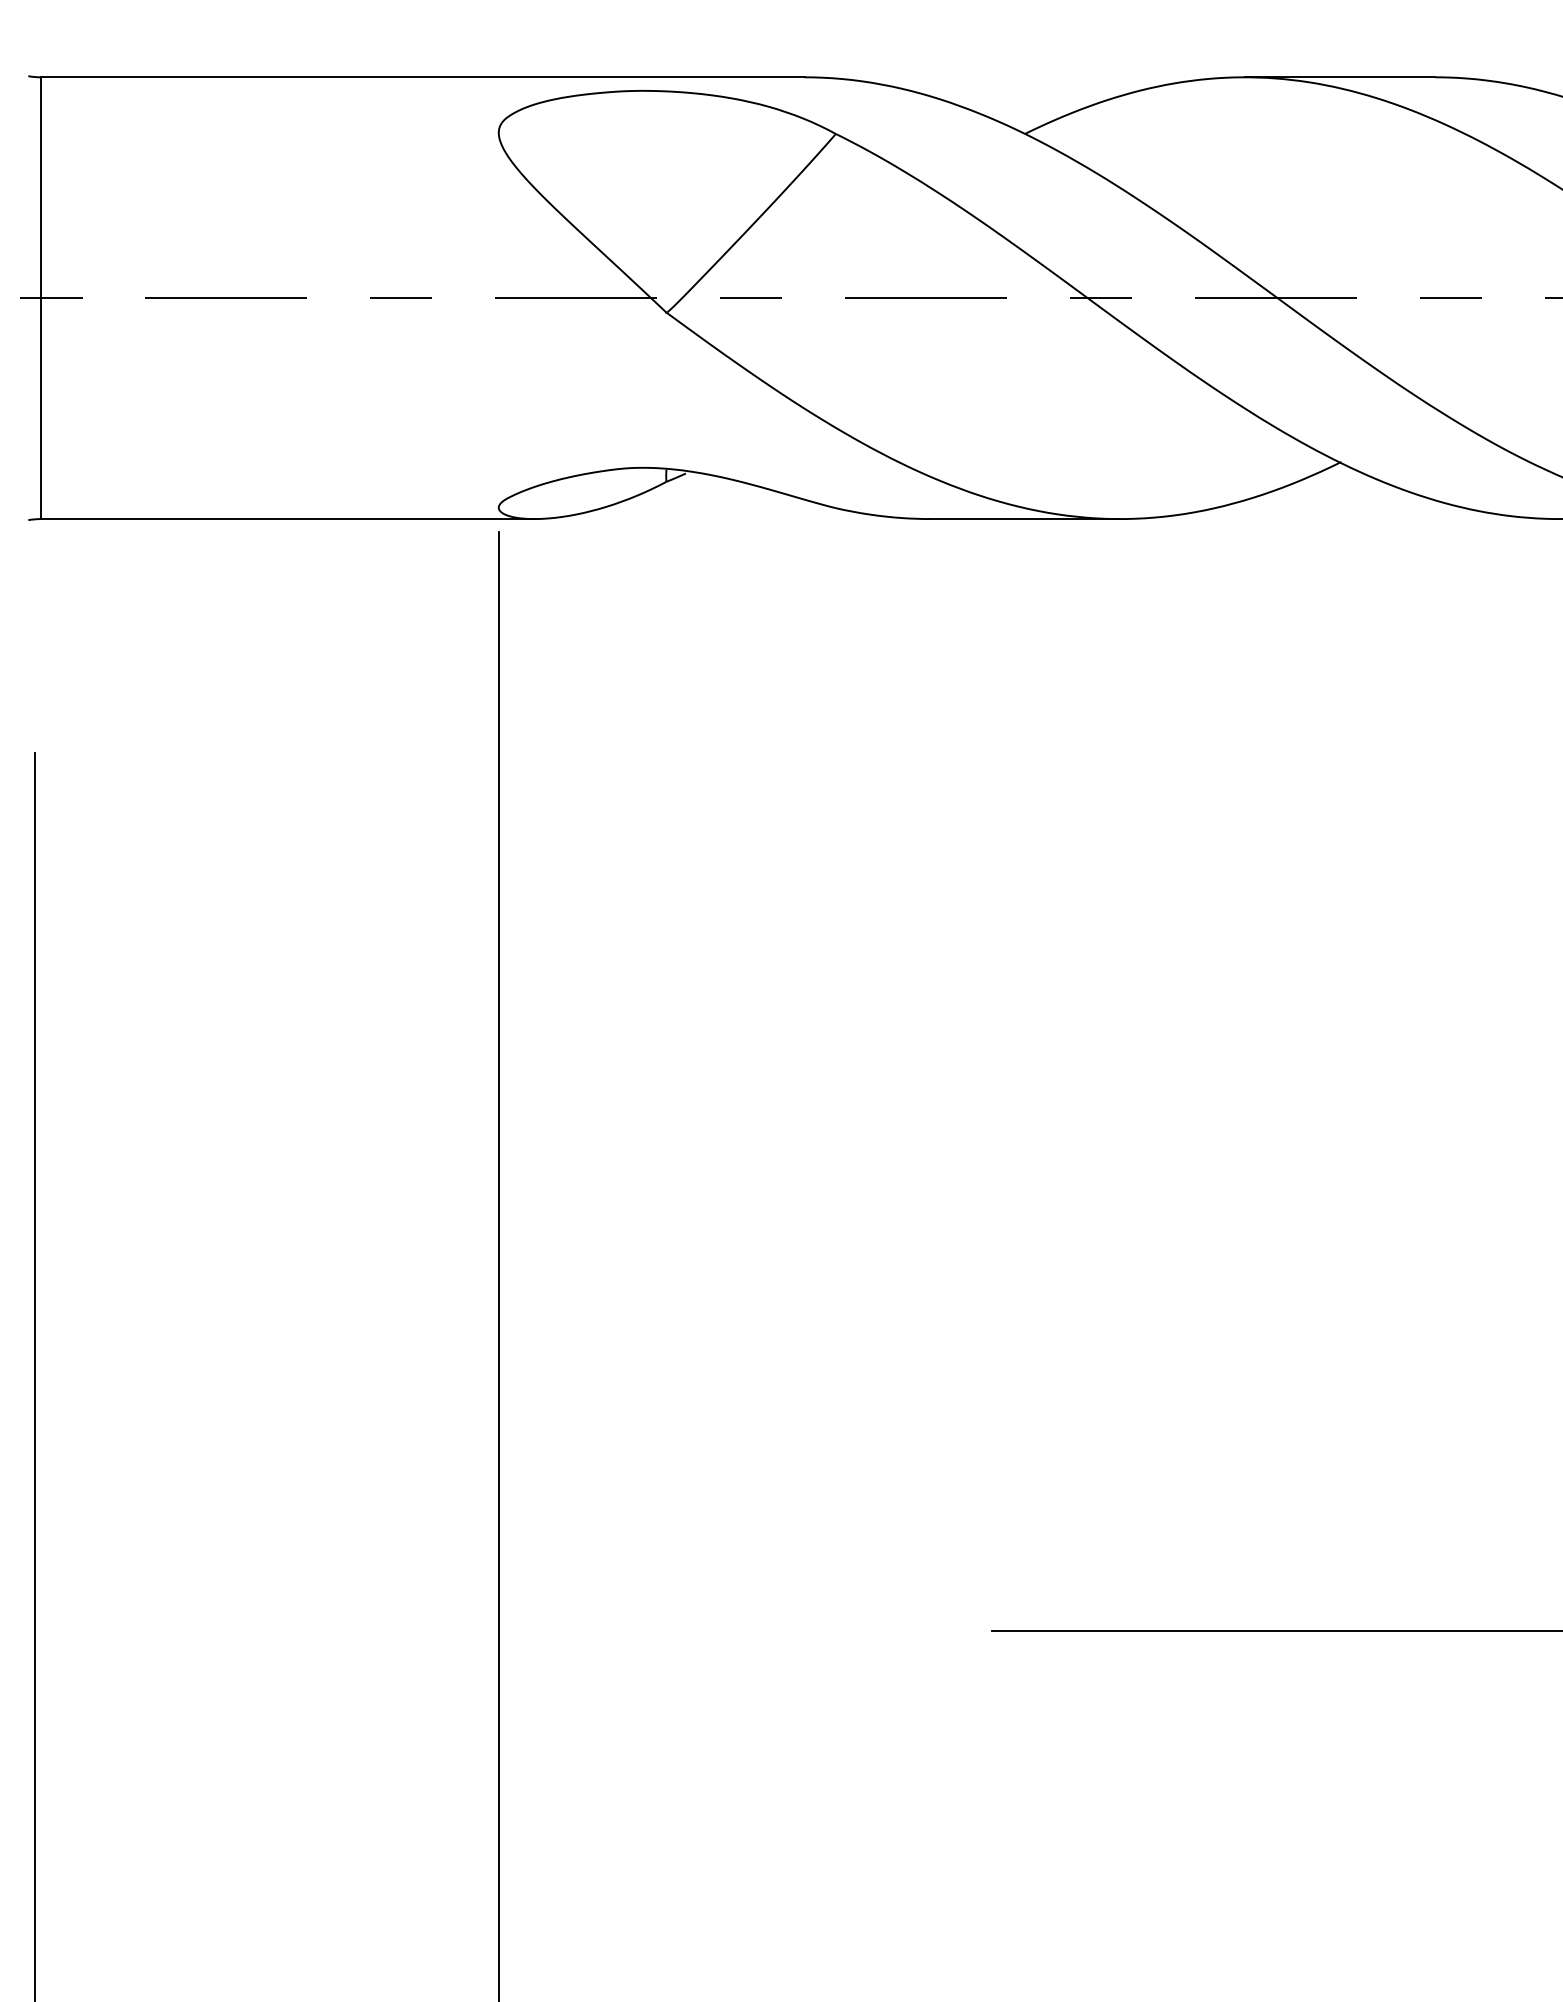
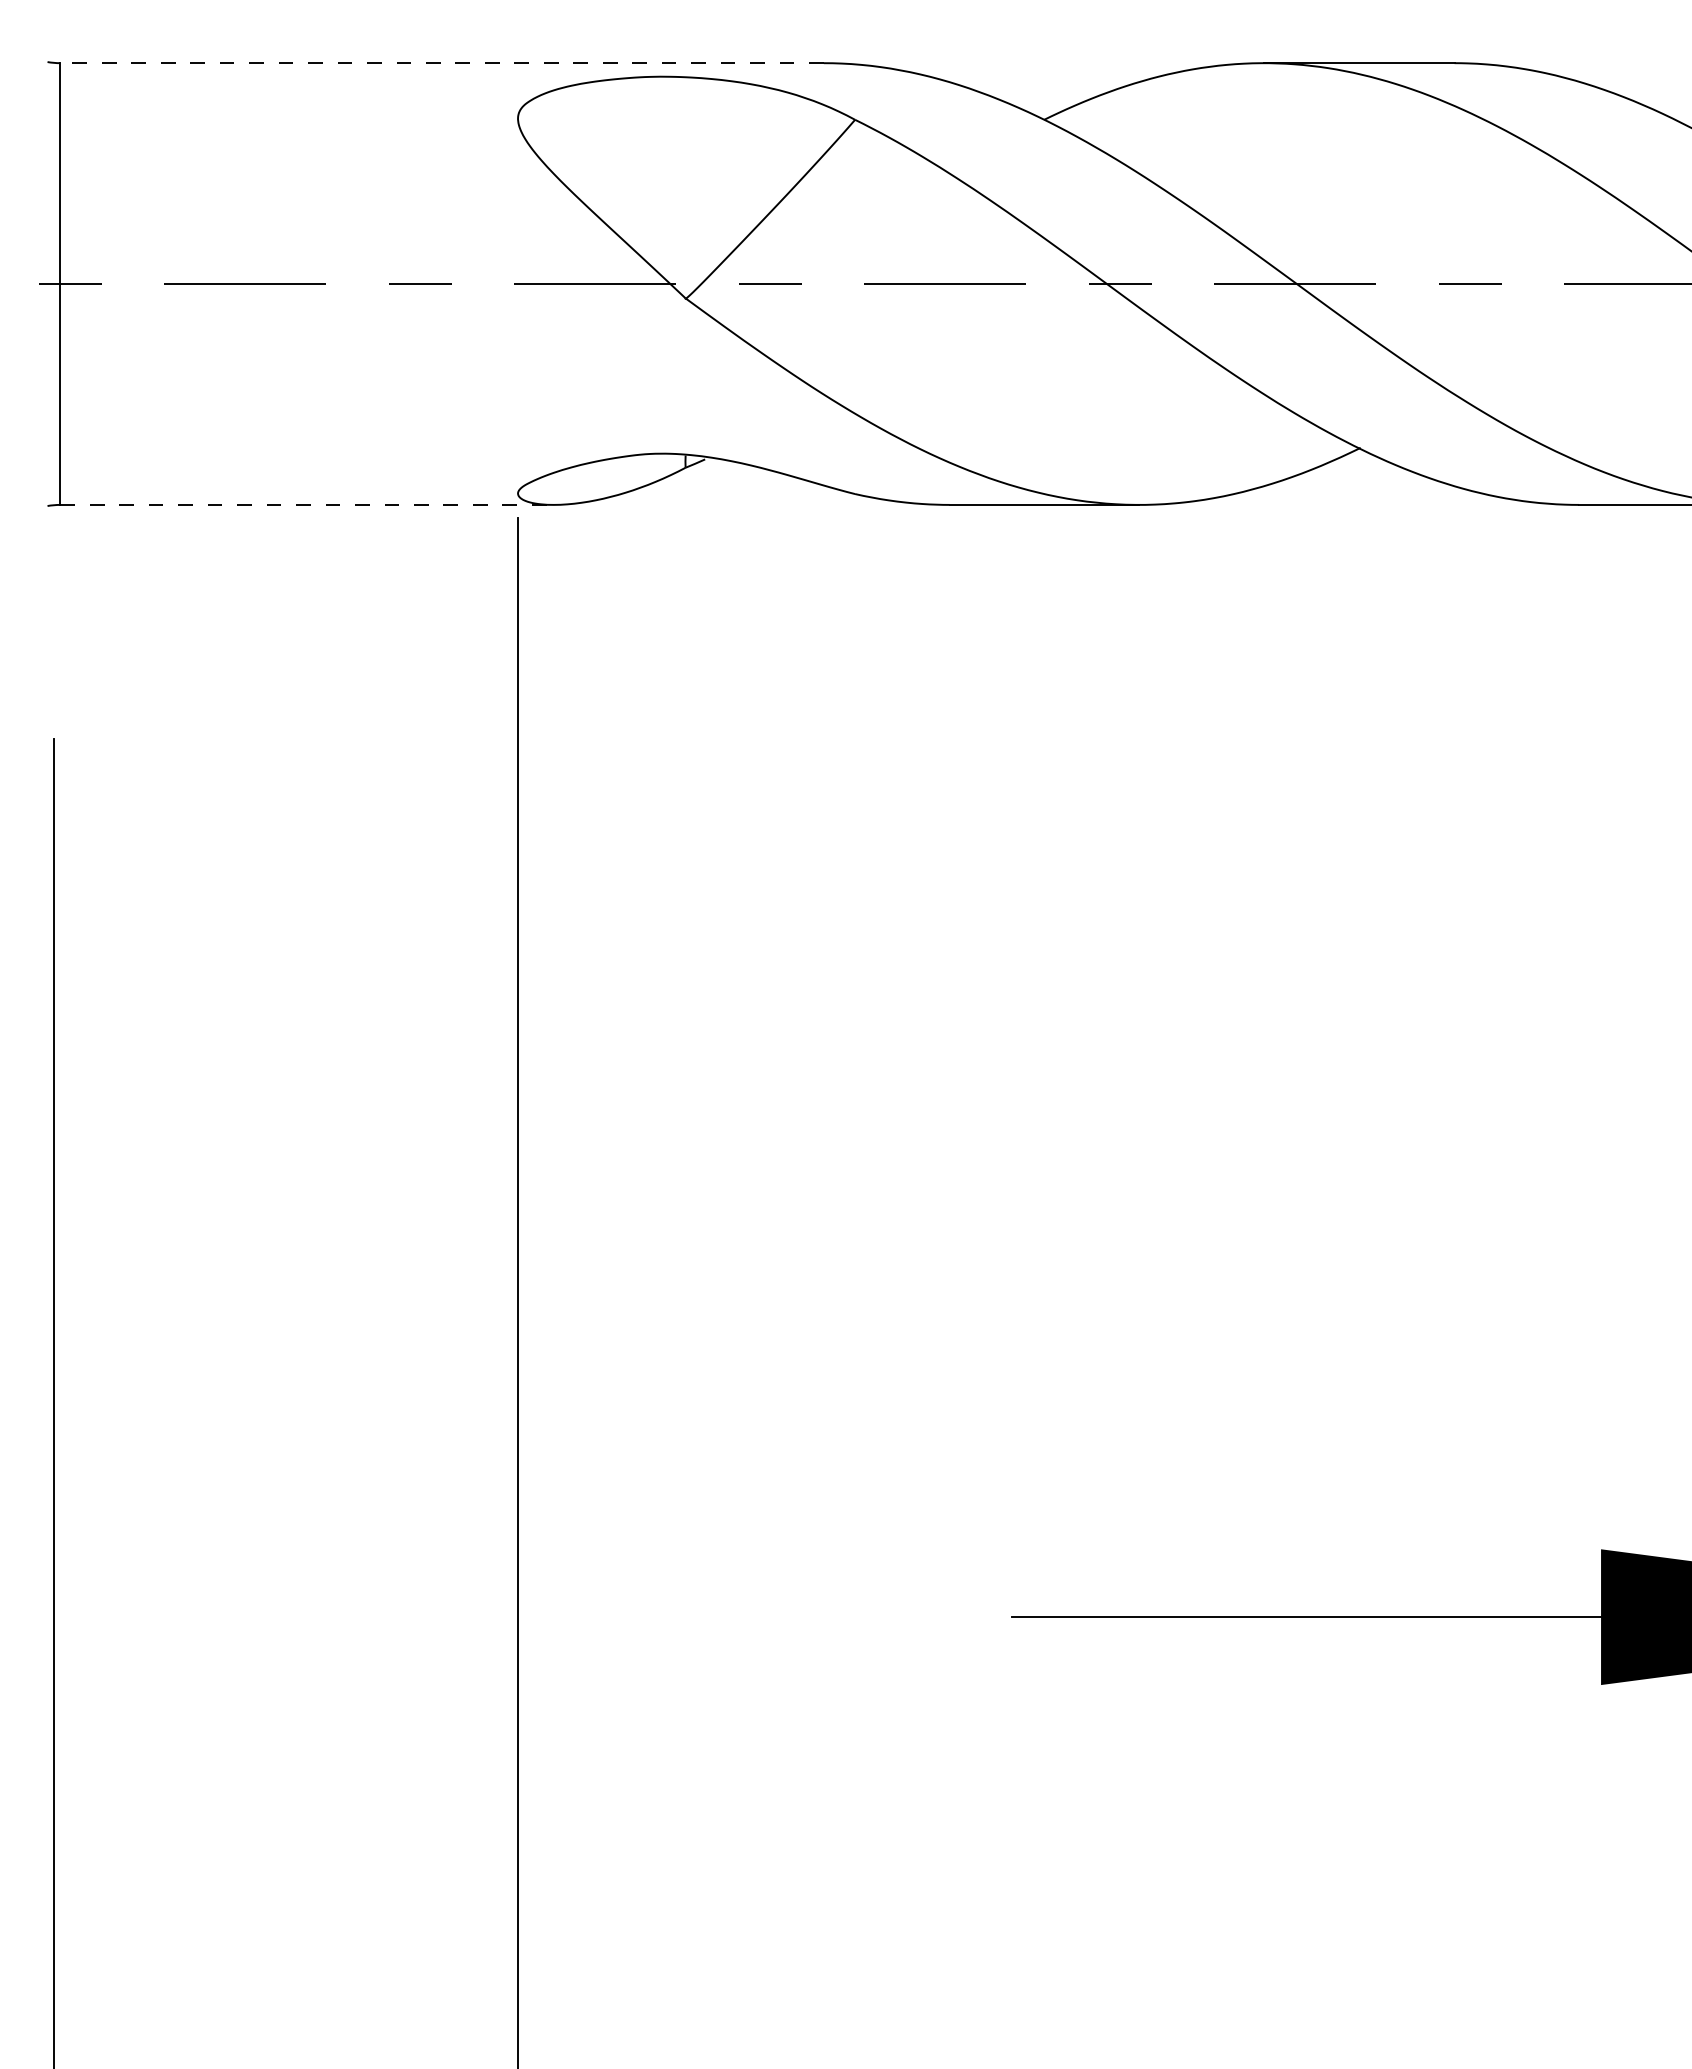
line: (423, 77) -> (442, 63), solid -> dashed
line: (289, 518) -> (308, 504), solid -> dashed

